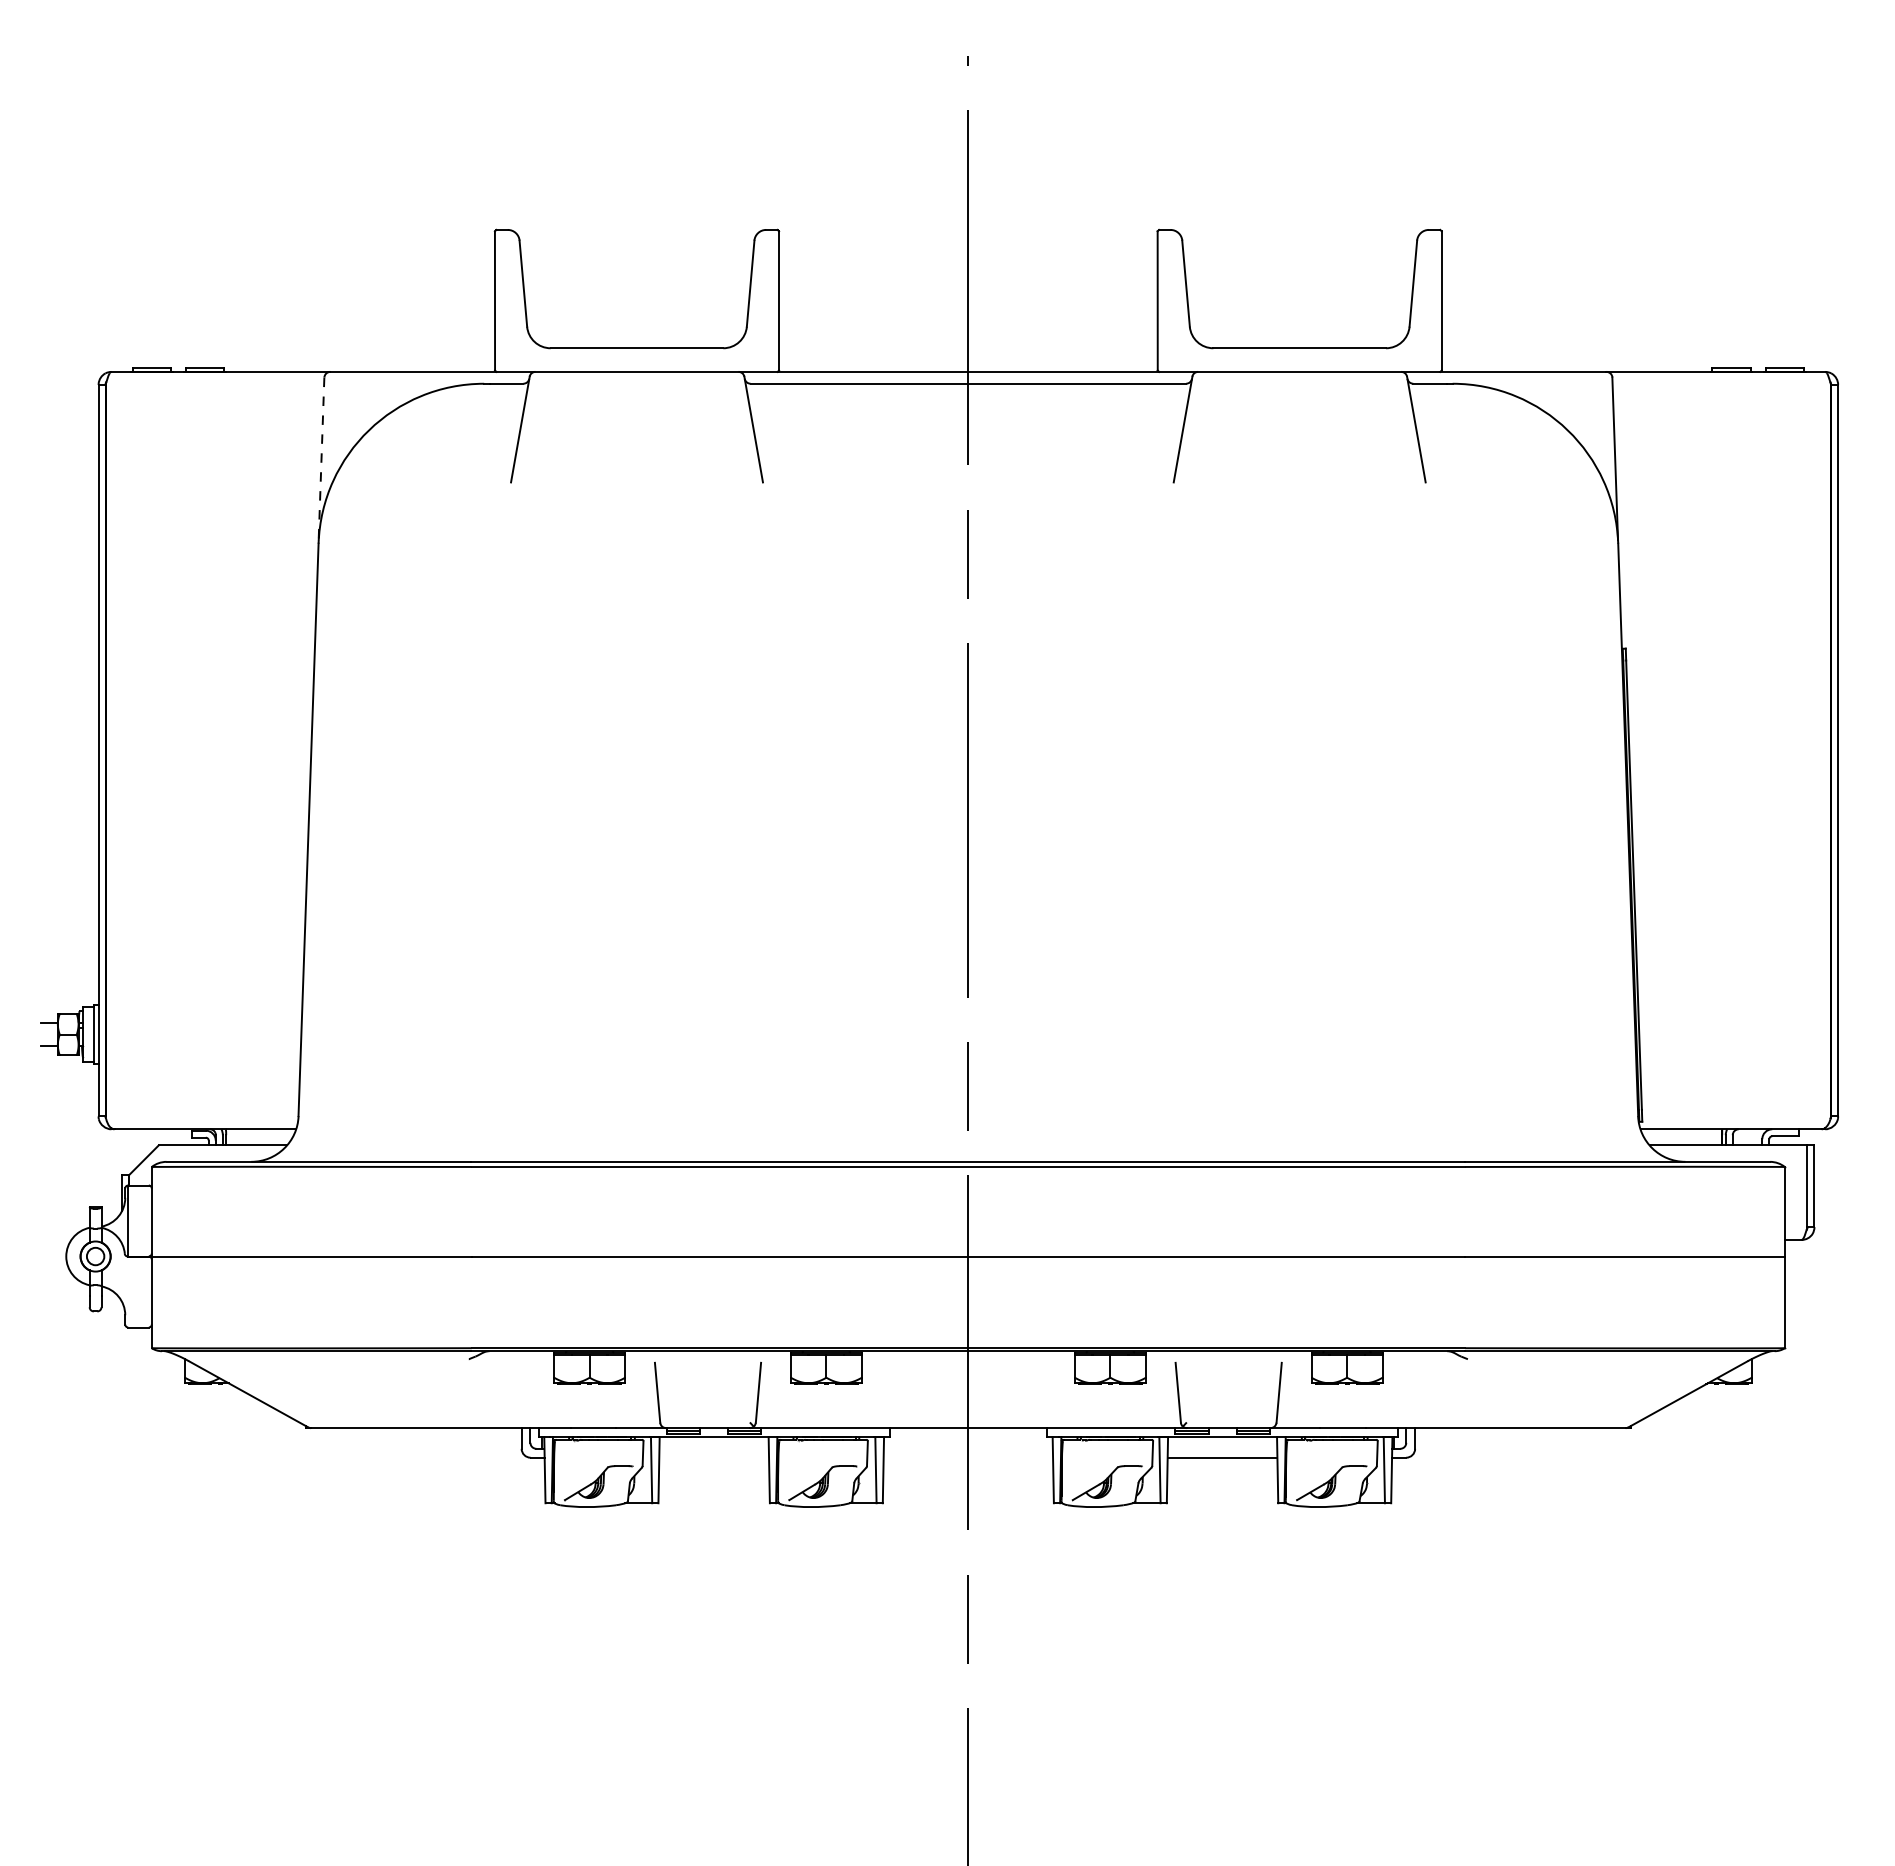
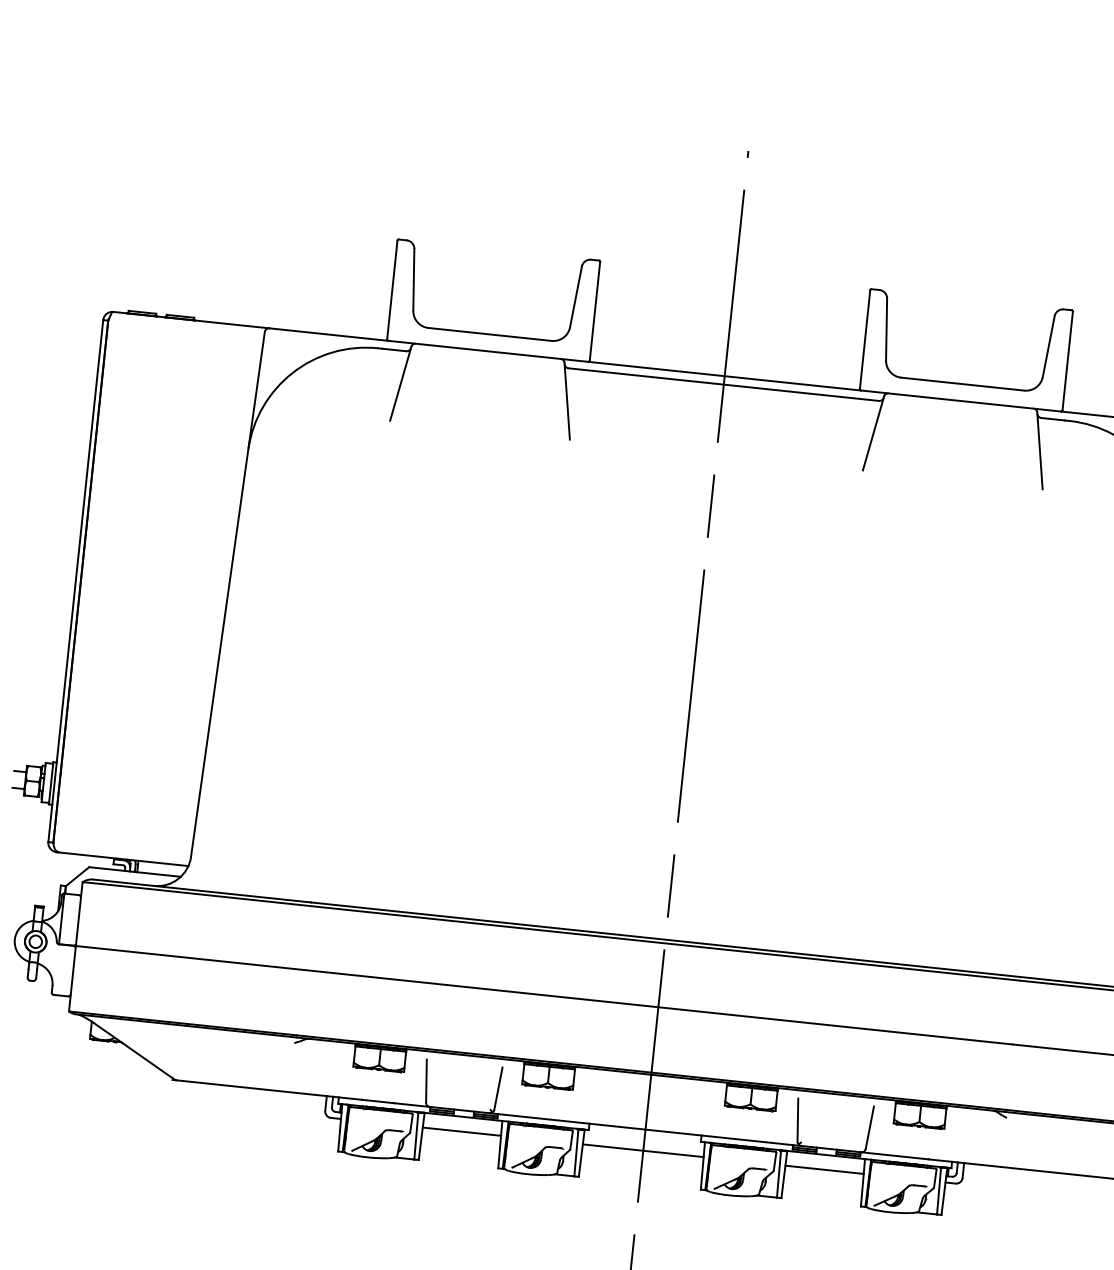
line: (321, 459) -> (256, 390), dashed -> solid
line: (714, 1457) -> (462, 1131), added
line: (968, 1457) -> (643, 1150), added

